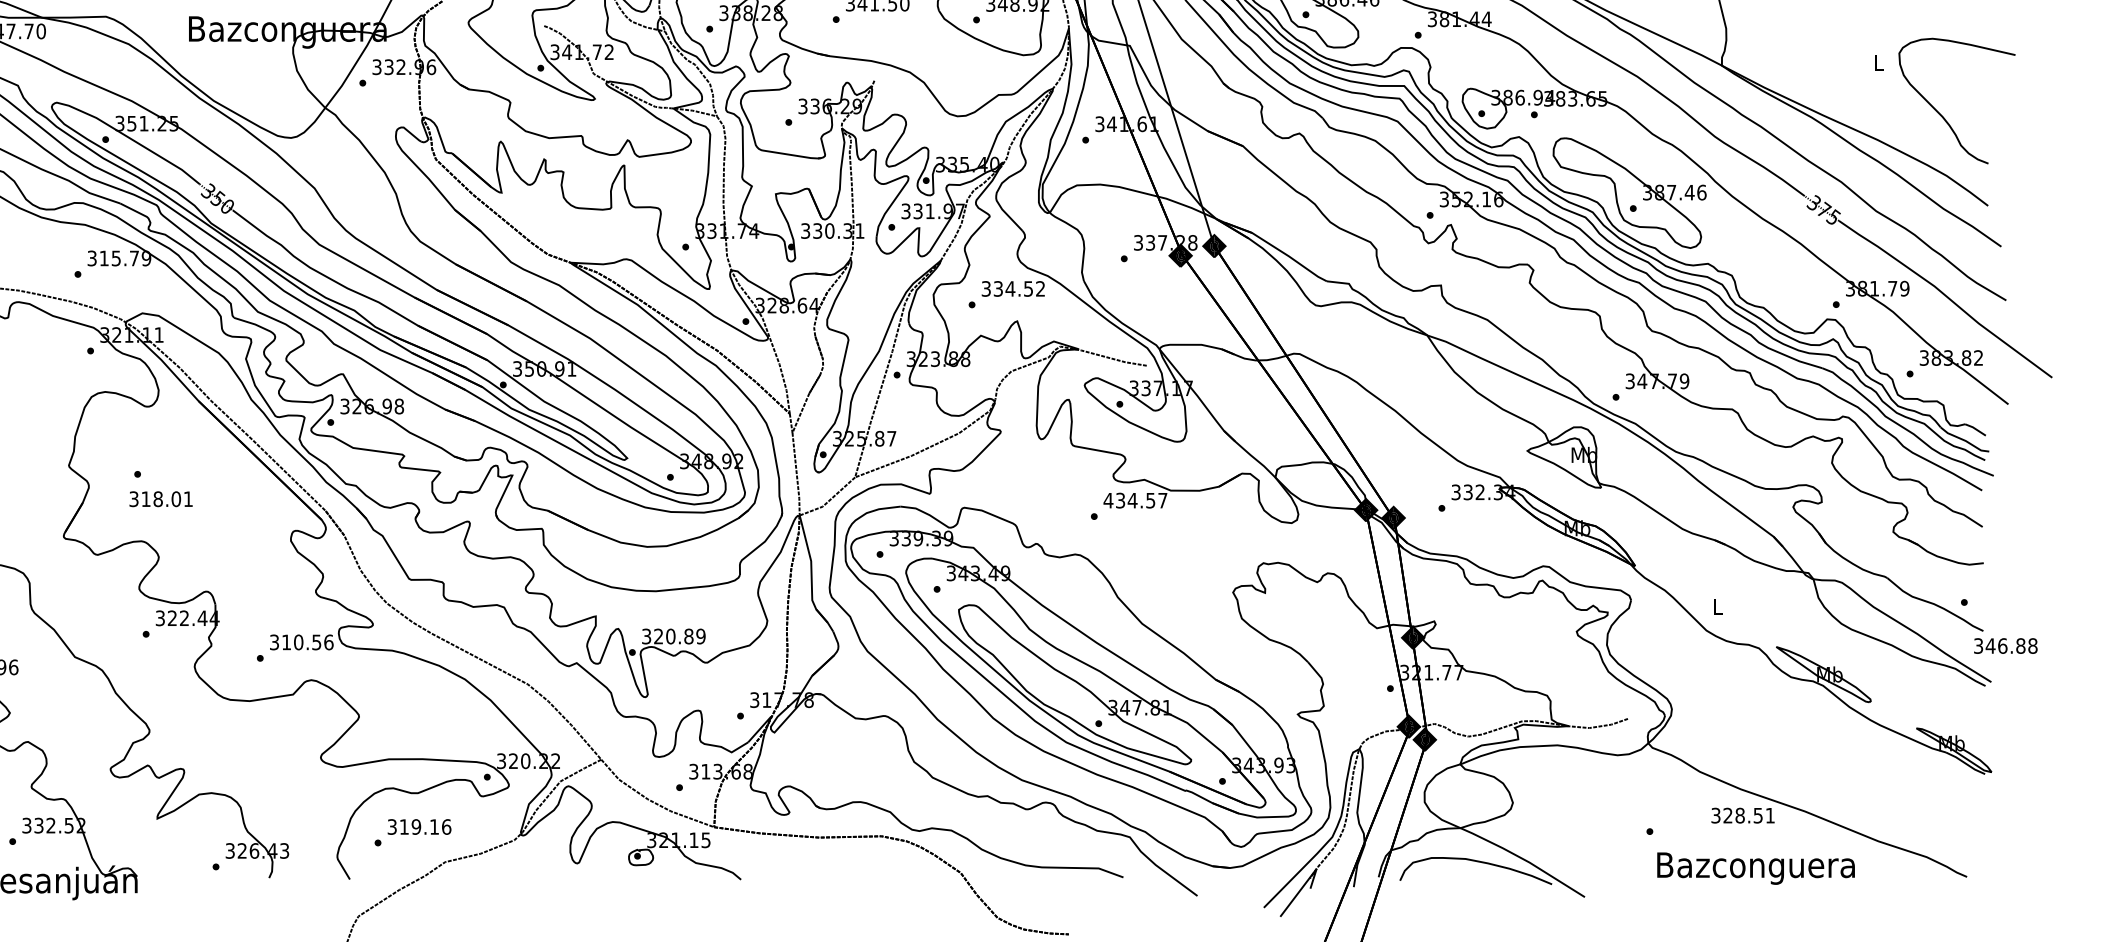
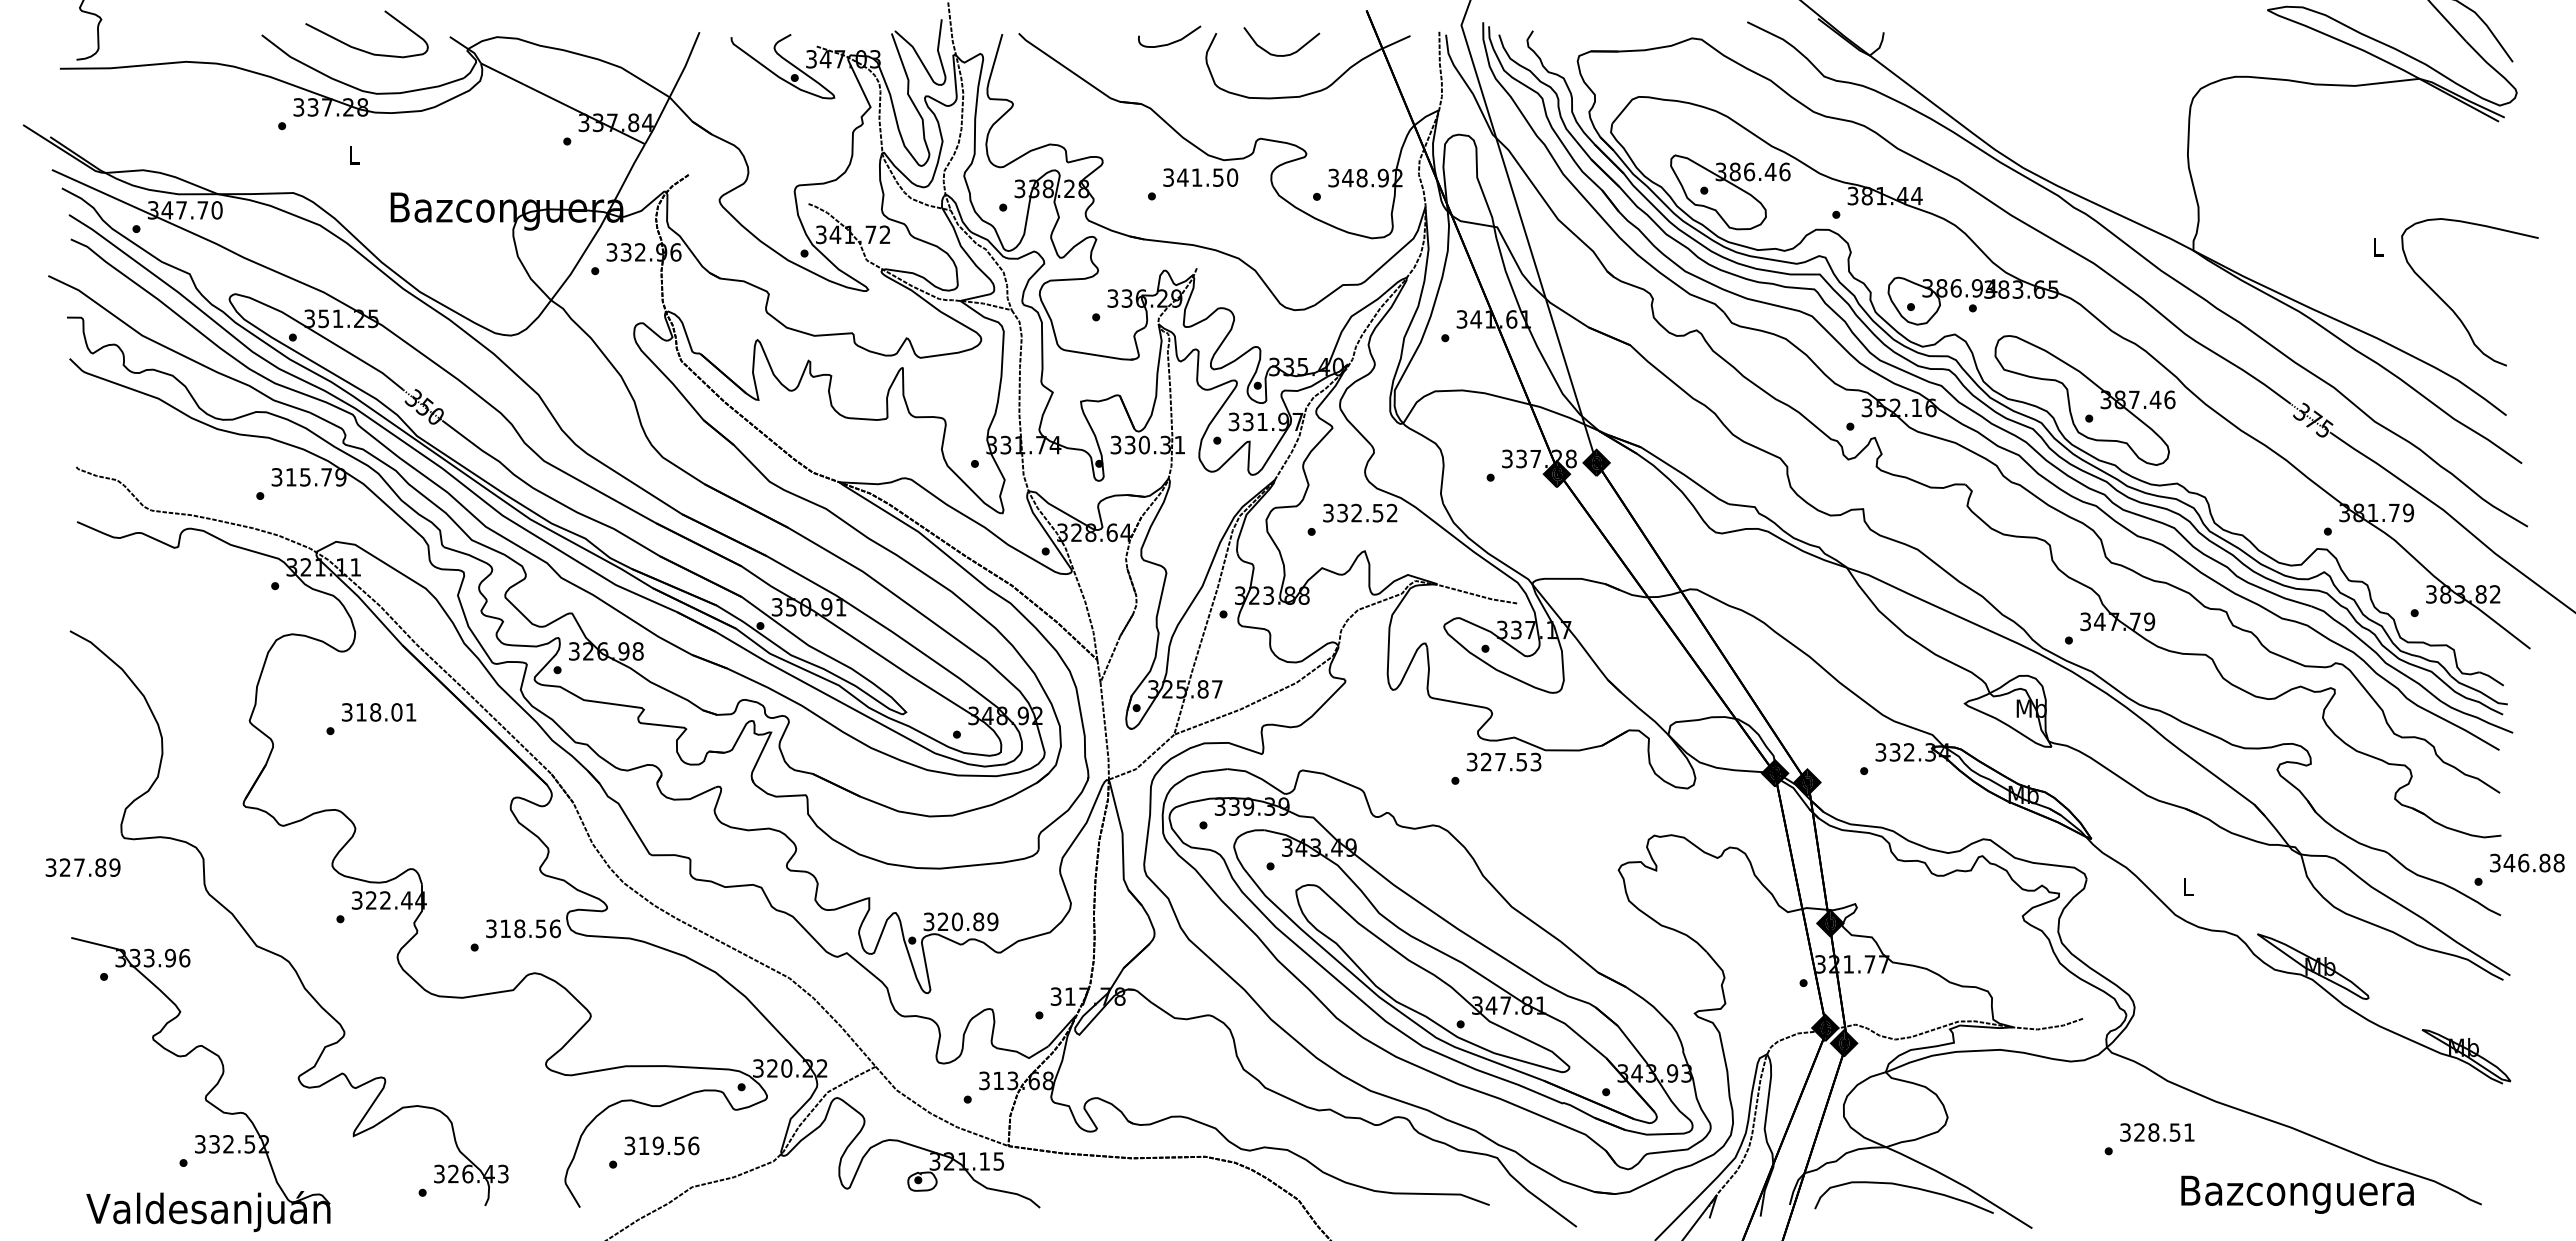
text: (1010, 288) -> (1356, 512), 334.52 -> 332.52
text: (161, 499) -> (379, 712), moved
text: (1135, 500) -> (1503, 761), 434.57 -> 327.53
text: (298, 642) -> (519, 928), 310.56 -> 318.56
text: (2005, 645) -> (2527, 862), moved
text: (1743, 815) -> (2157, 1132), moved
text: (434, 826) -> (679, 1145), 319.16 -> 319.56
text: (1755, 868) -> (2297, 1194), moved

